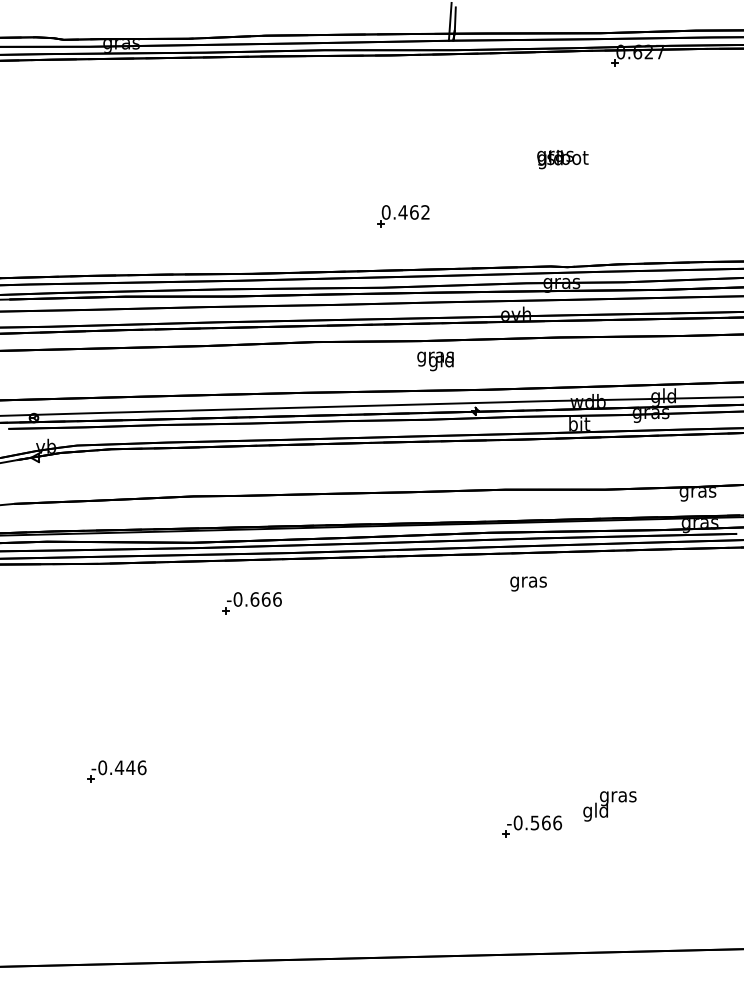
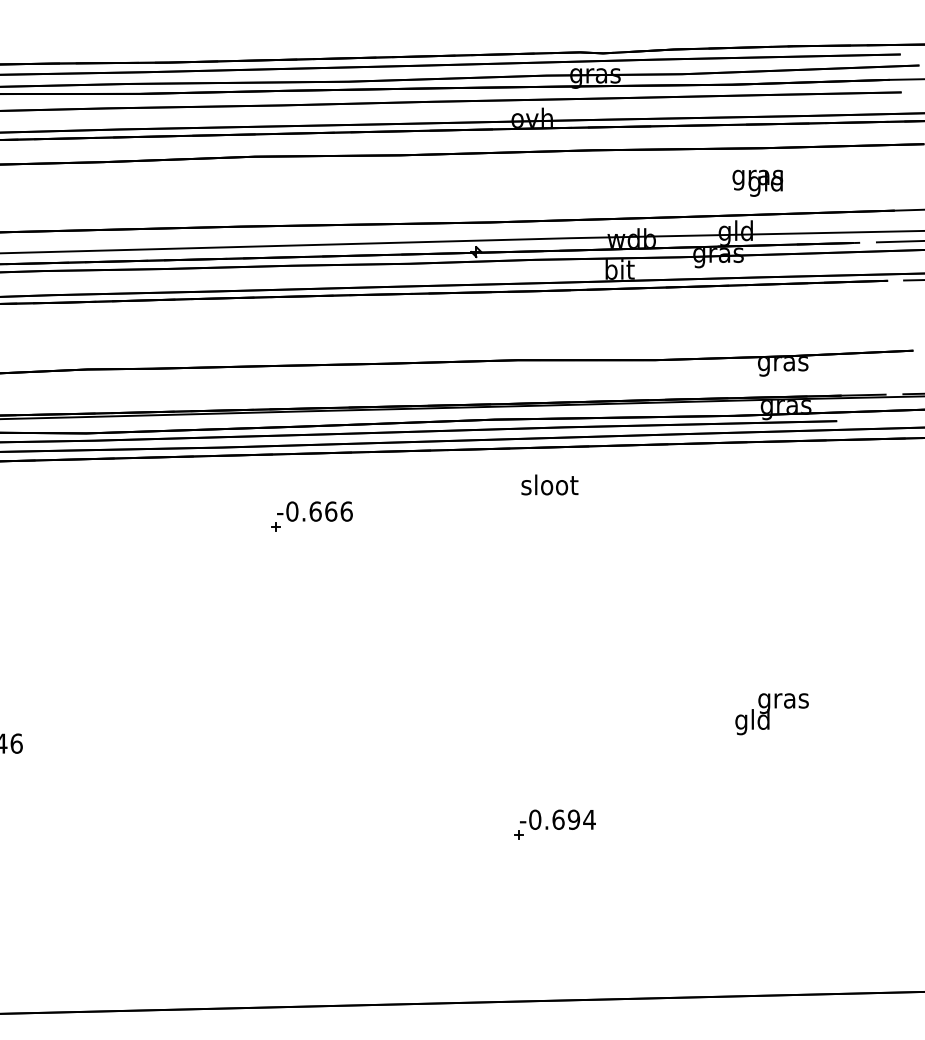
text: (435, 361) -> (757, 183), moved
text: (528, 581) -> (549, 486), gras -> sloot
part: (251, 603) -> (310, 517), moved
text: (609, 806) -> (771, 714), moved
text: (546, 822) -> (574, 819), -0.566 -> -0.694

